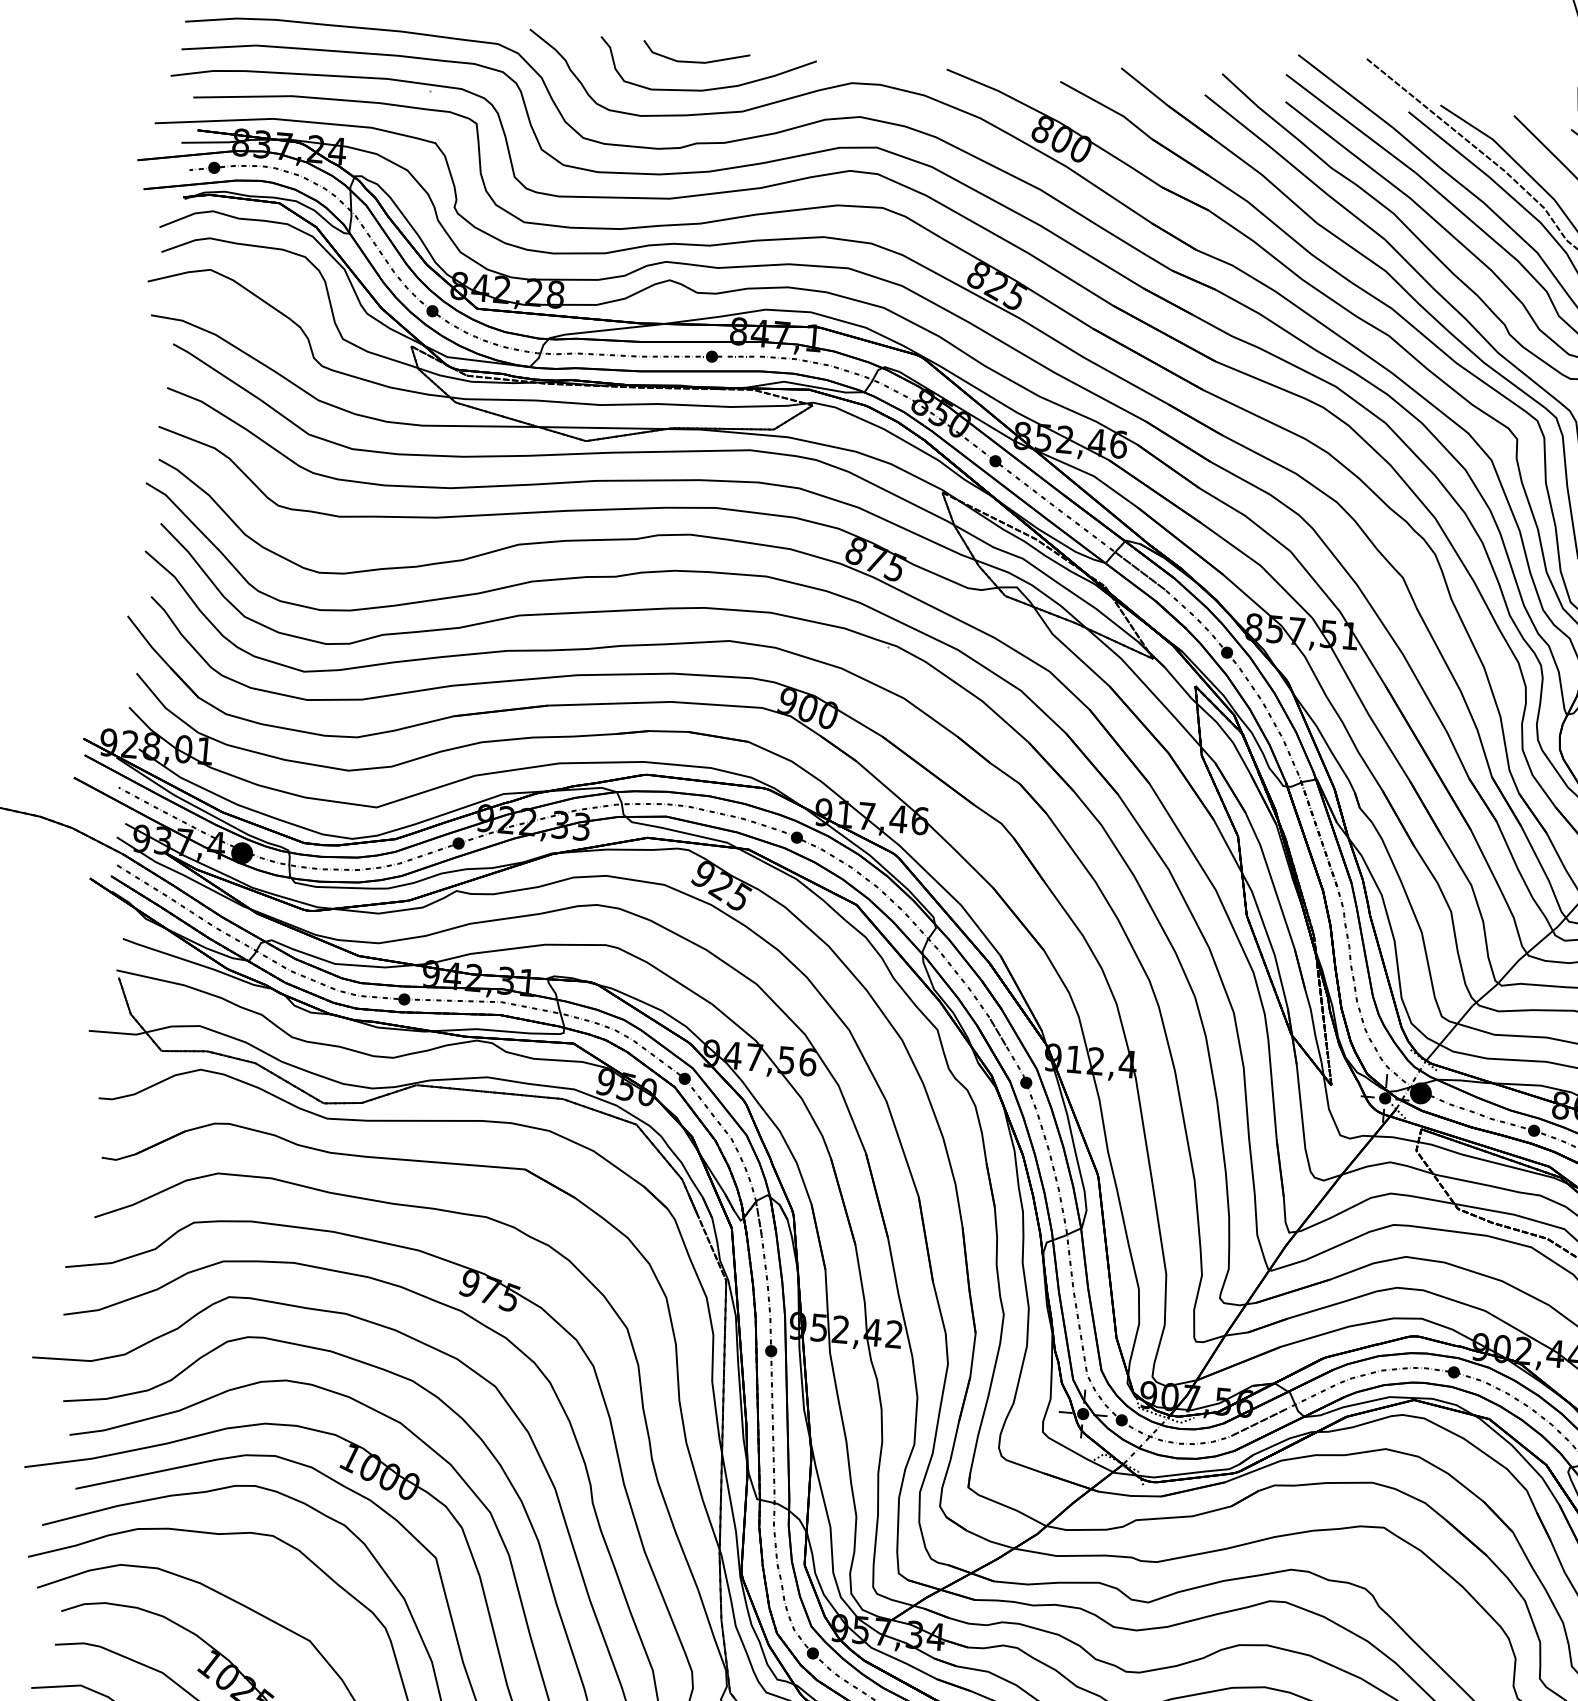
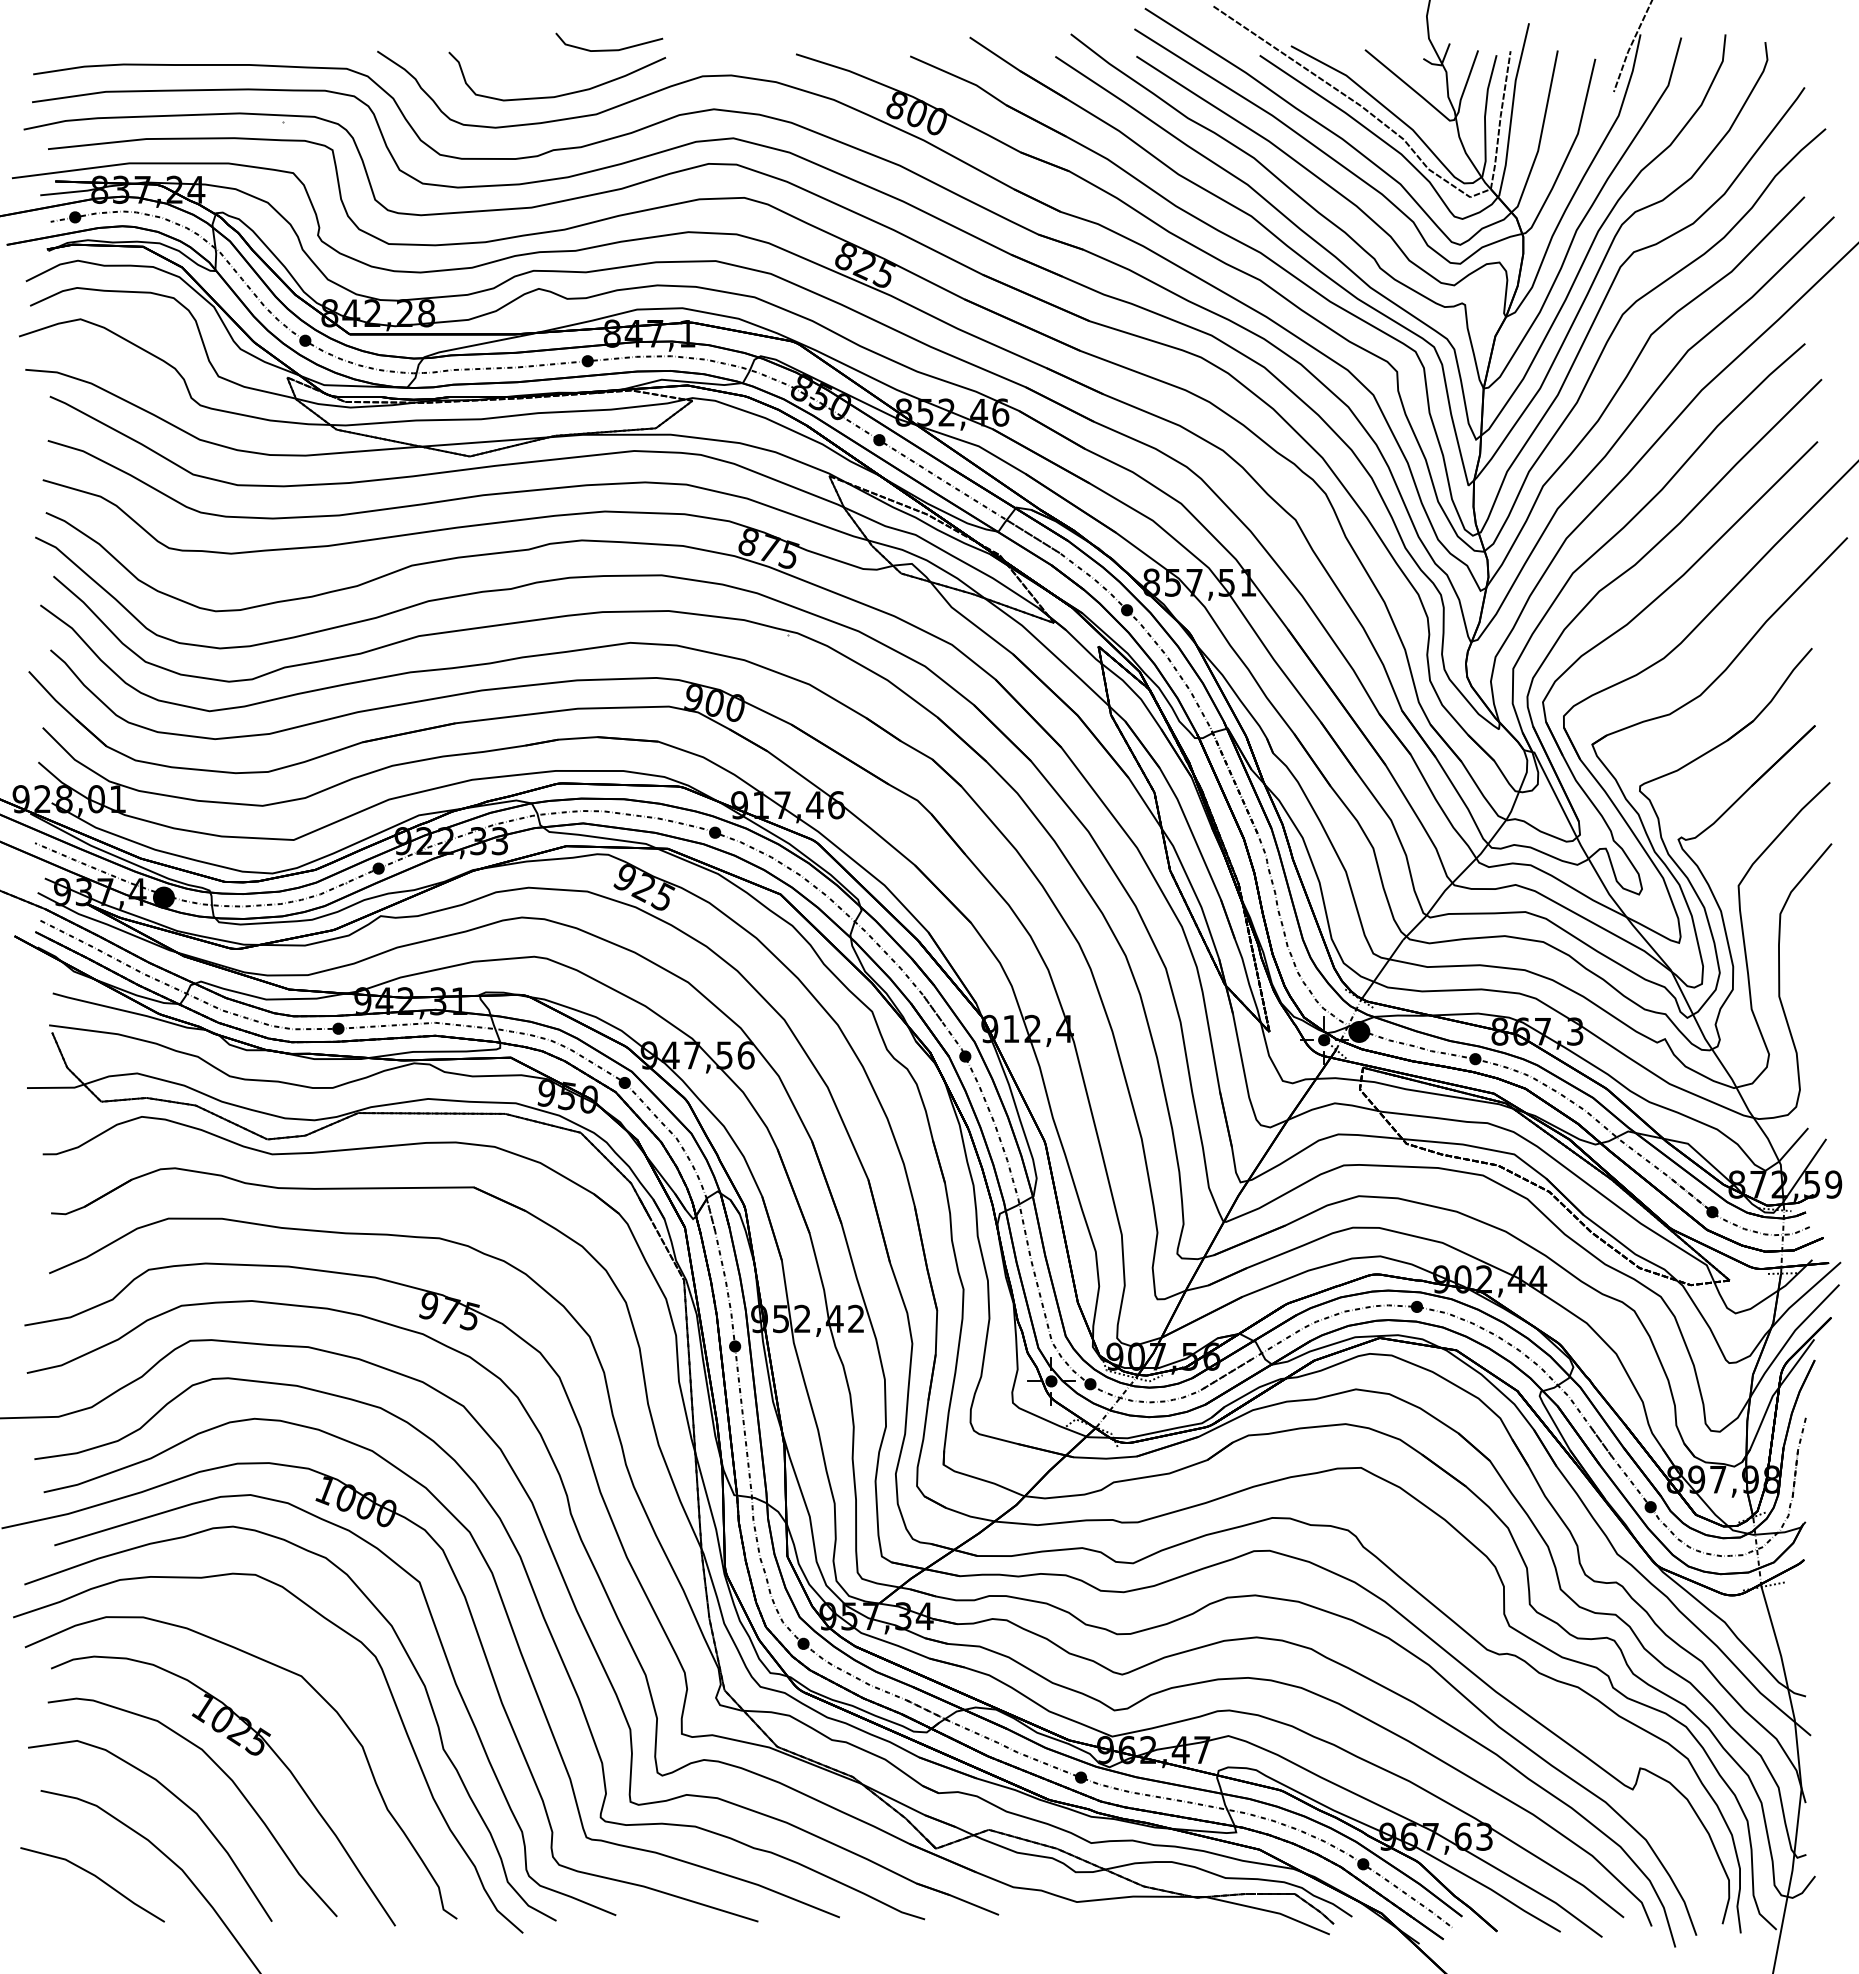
line: (695, 61) -> (609, 49), moved

